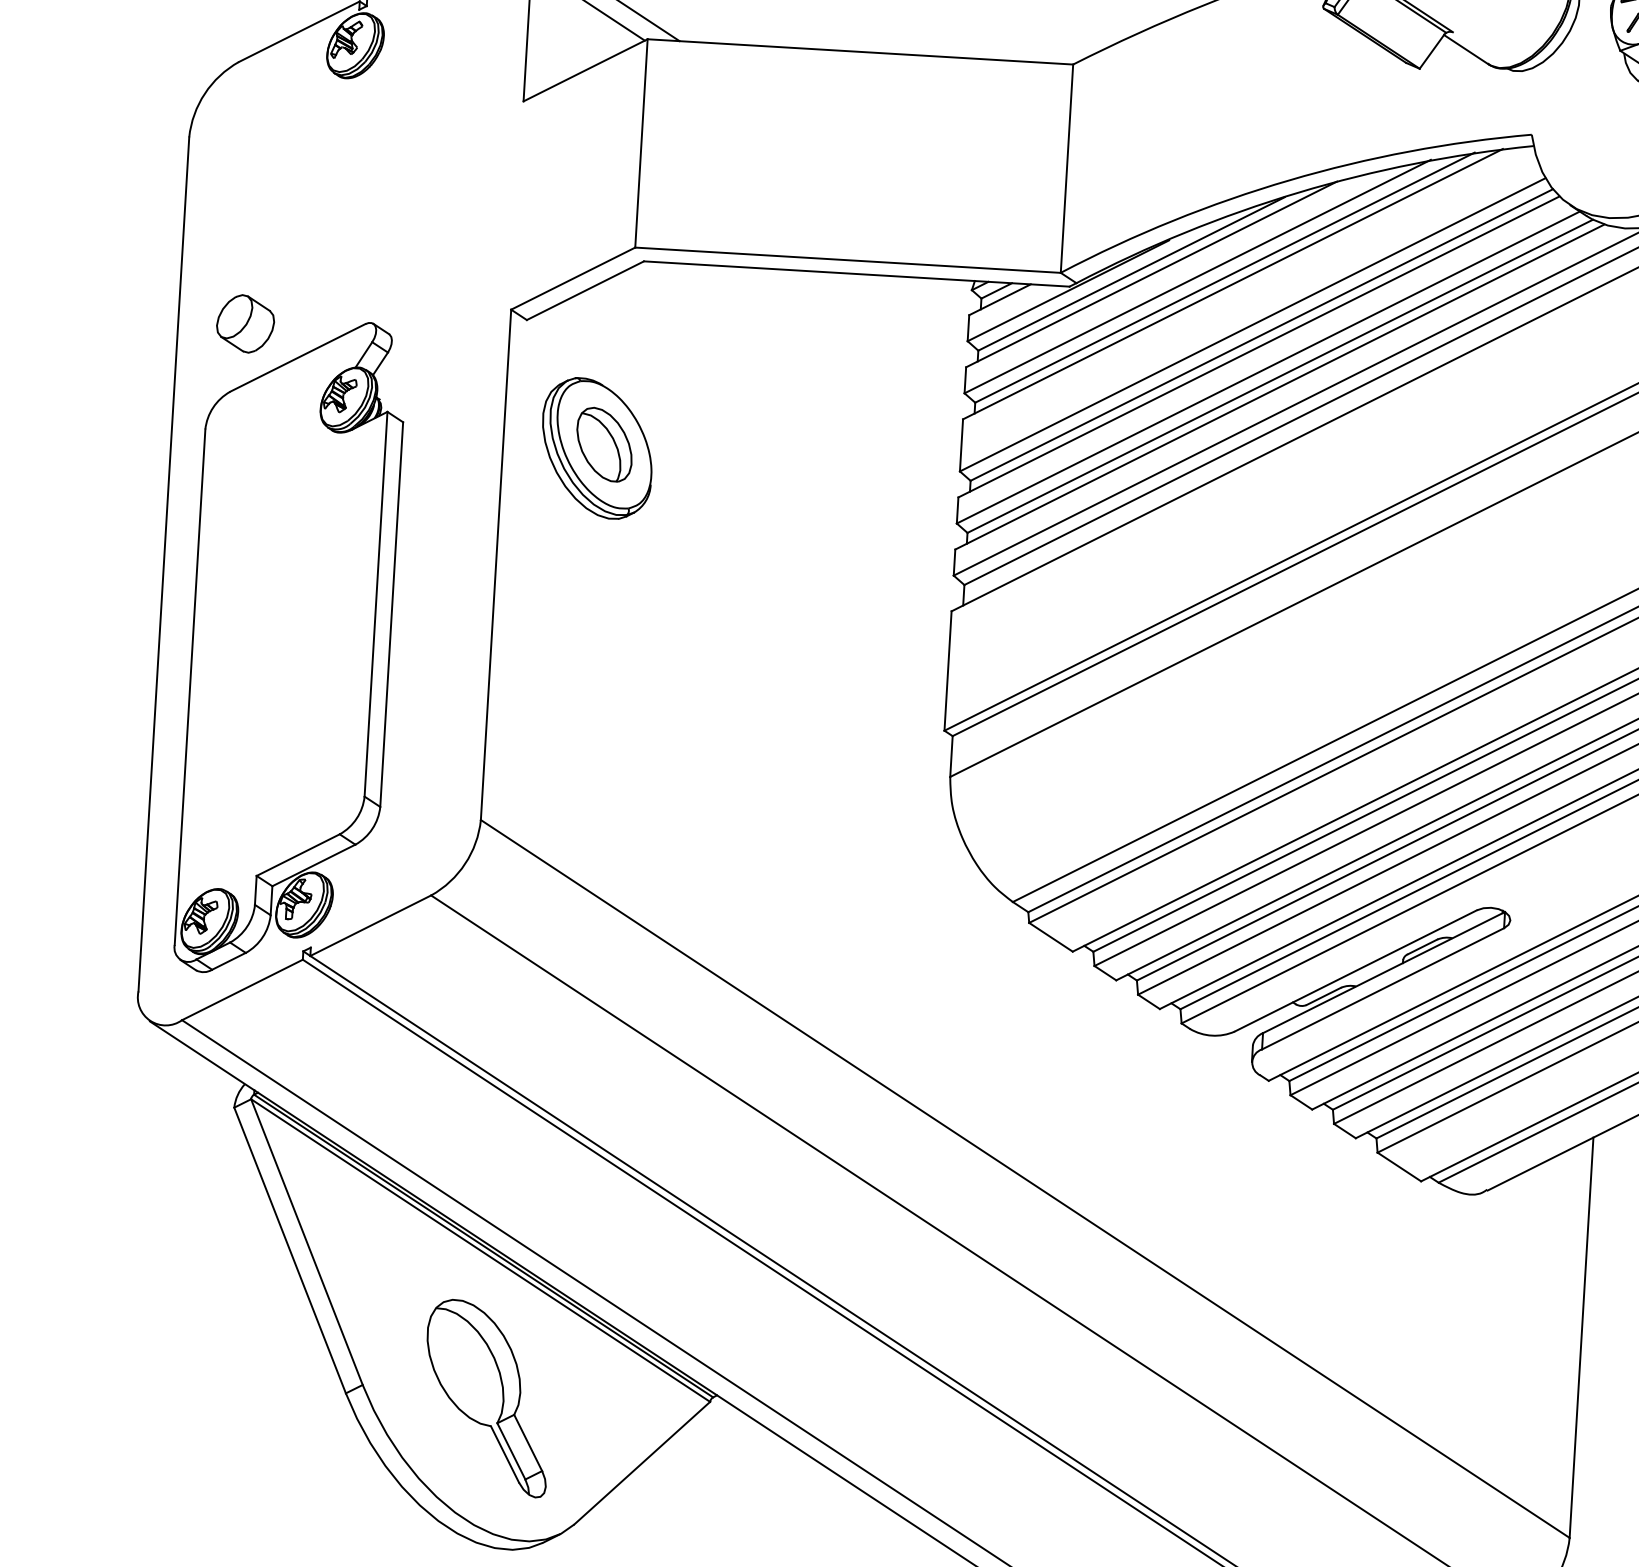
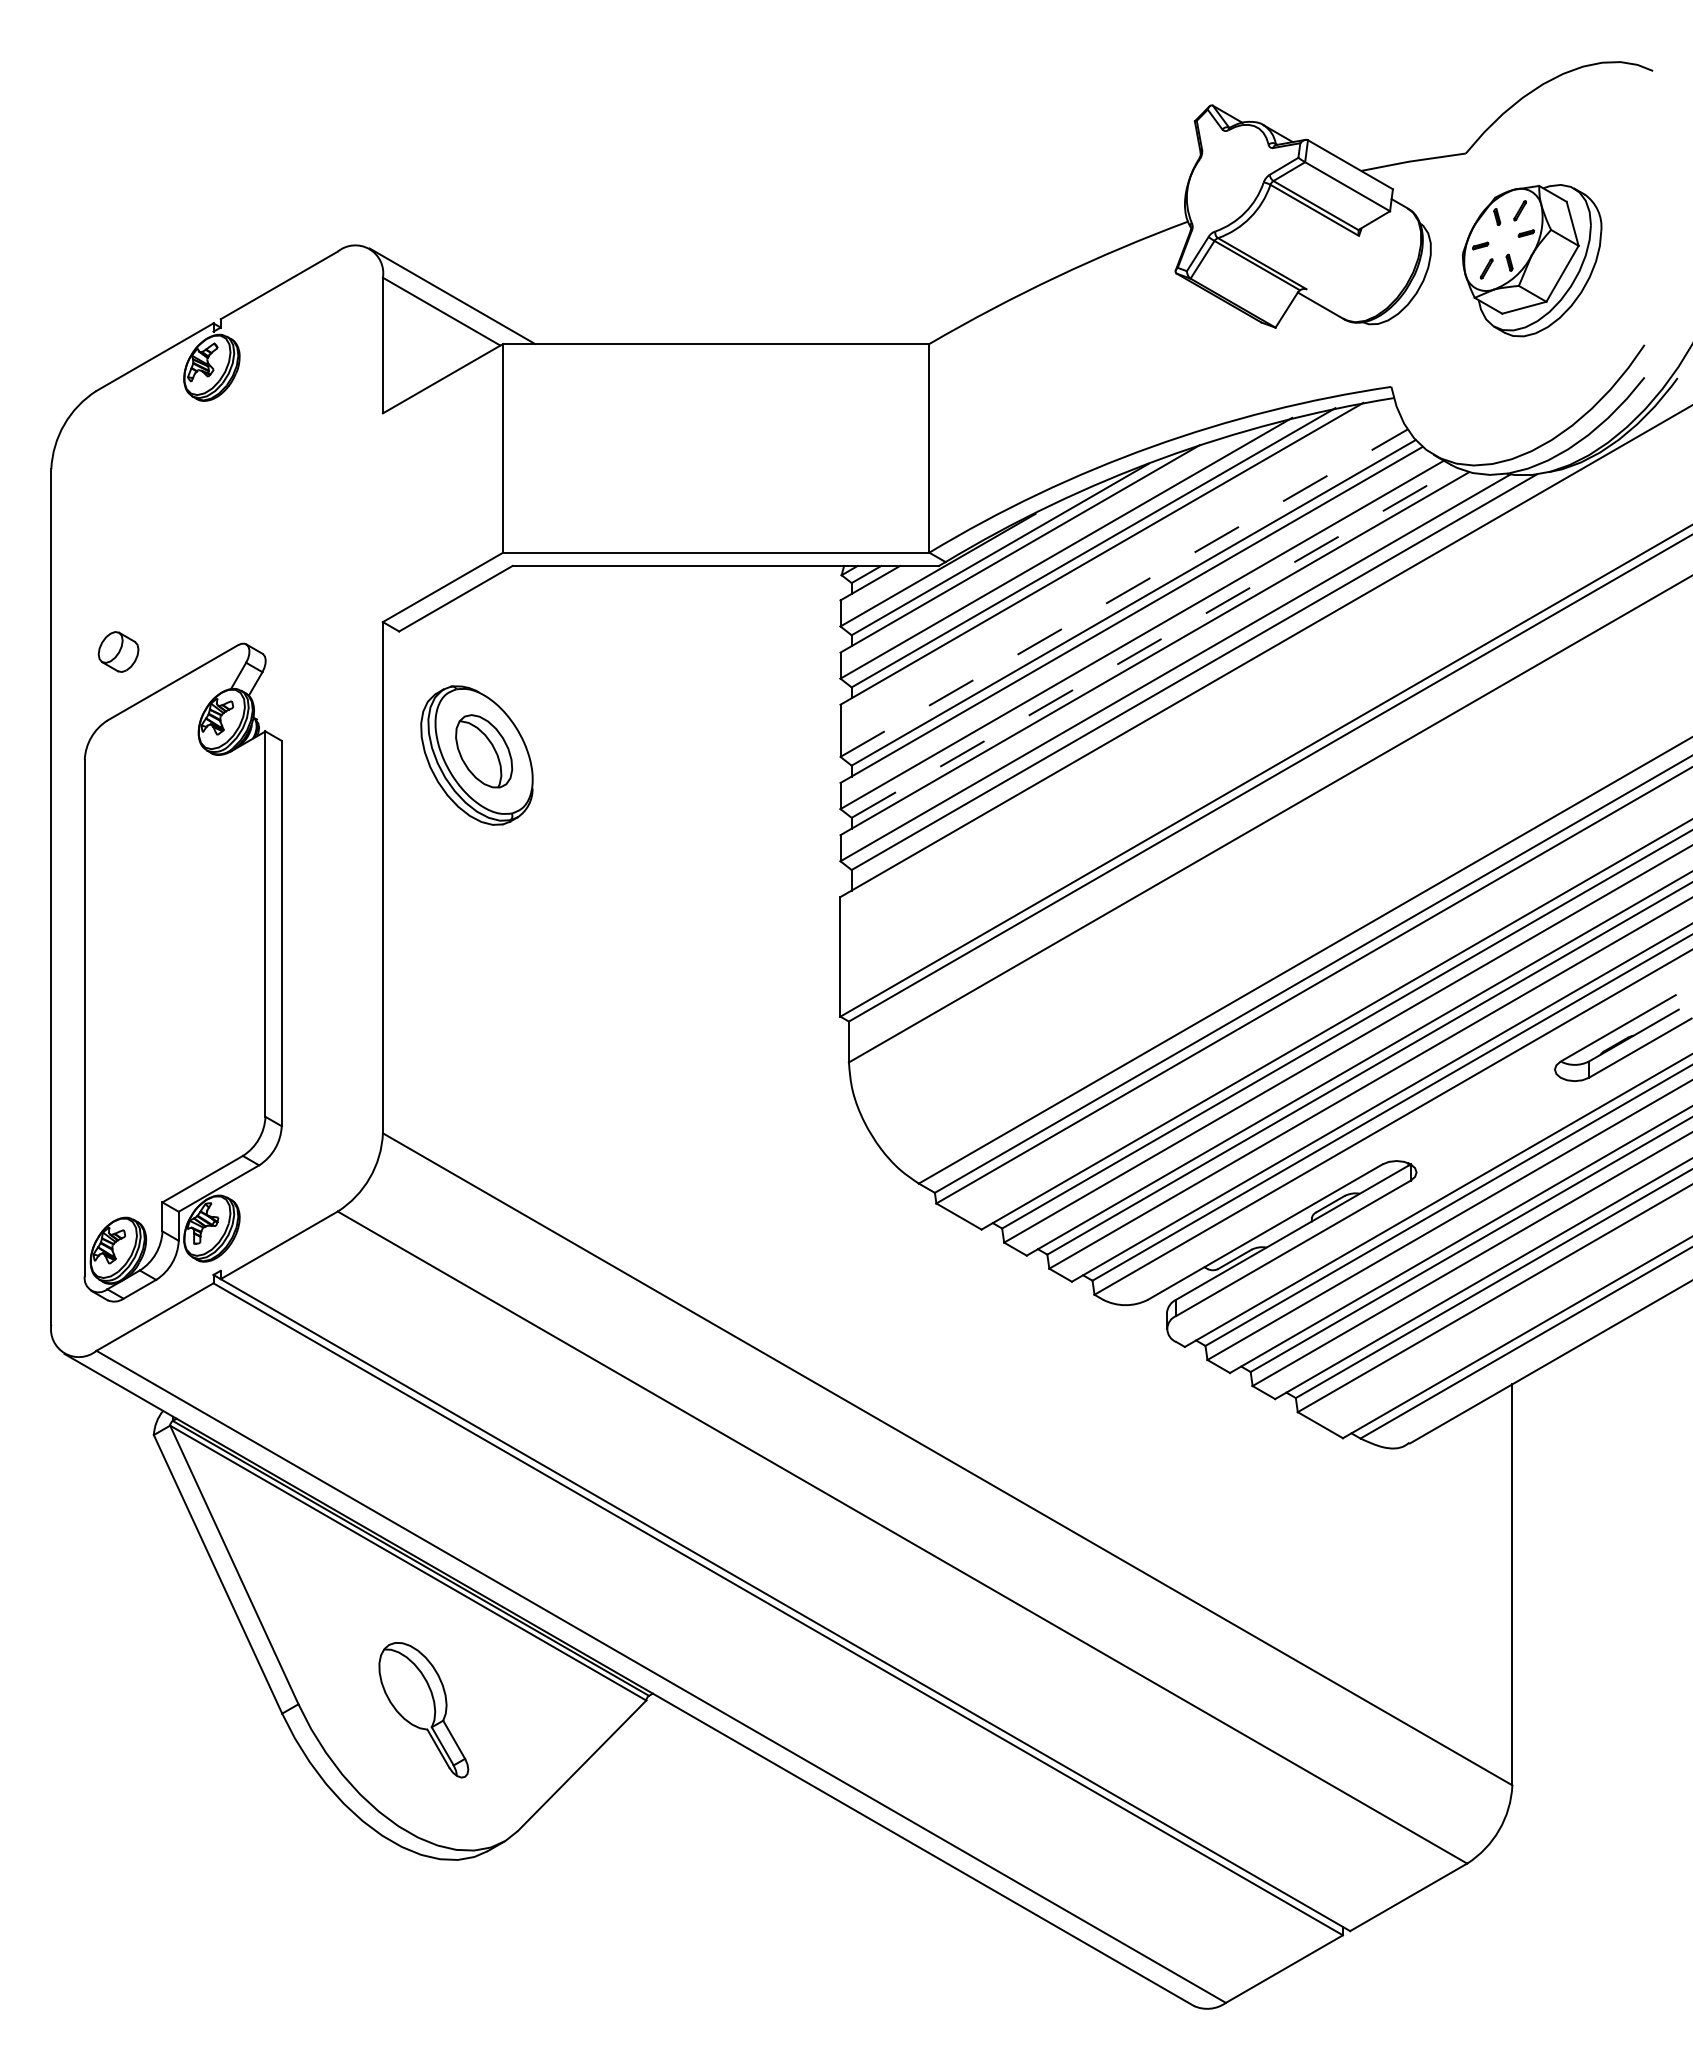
part: (245, 323) -> (118, 651), size x0.7
line: (1253, 324) -> (1124, 592), solid -> dashed
line: (1280, 375) -> (1154, 642), solid -> dashed
part: (487, 1398) -> (423, 1710), size x0.7

